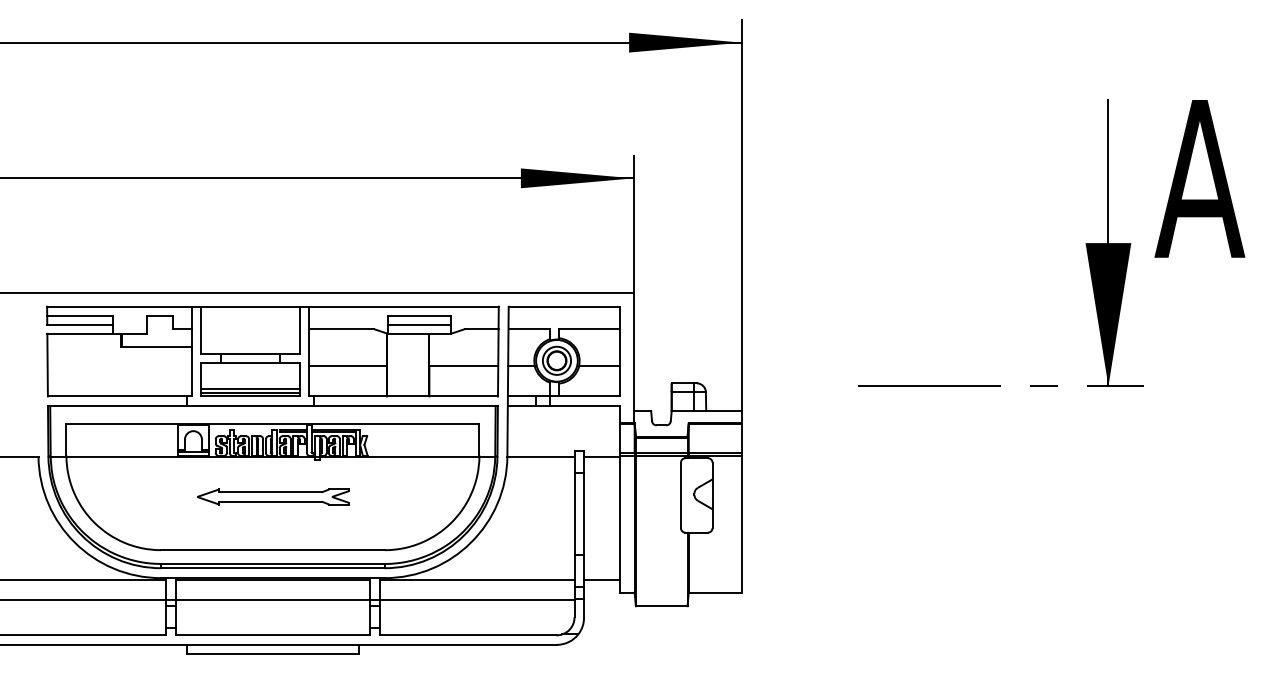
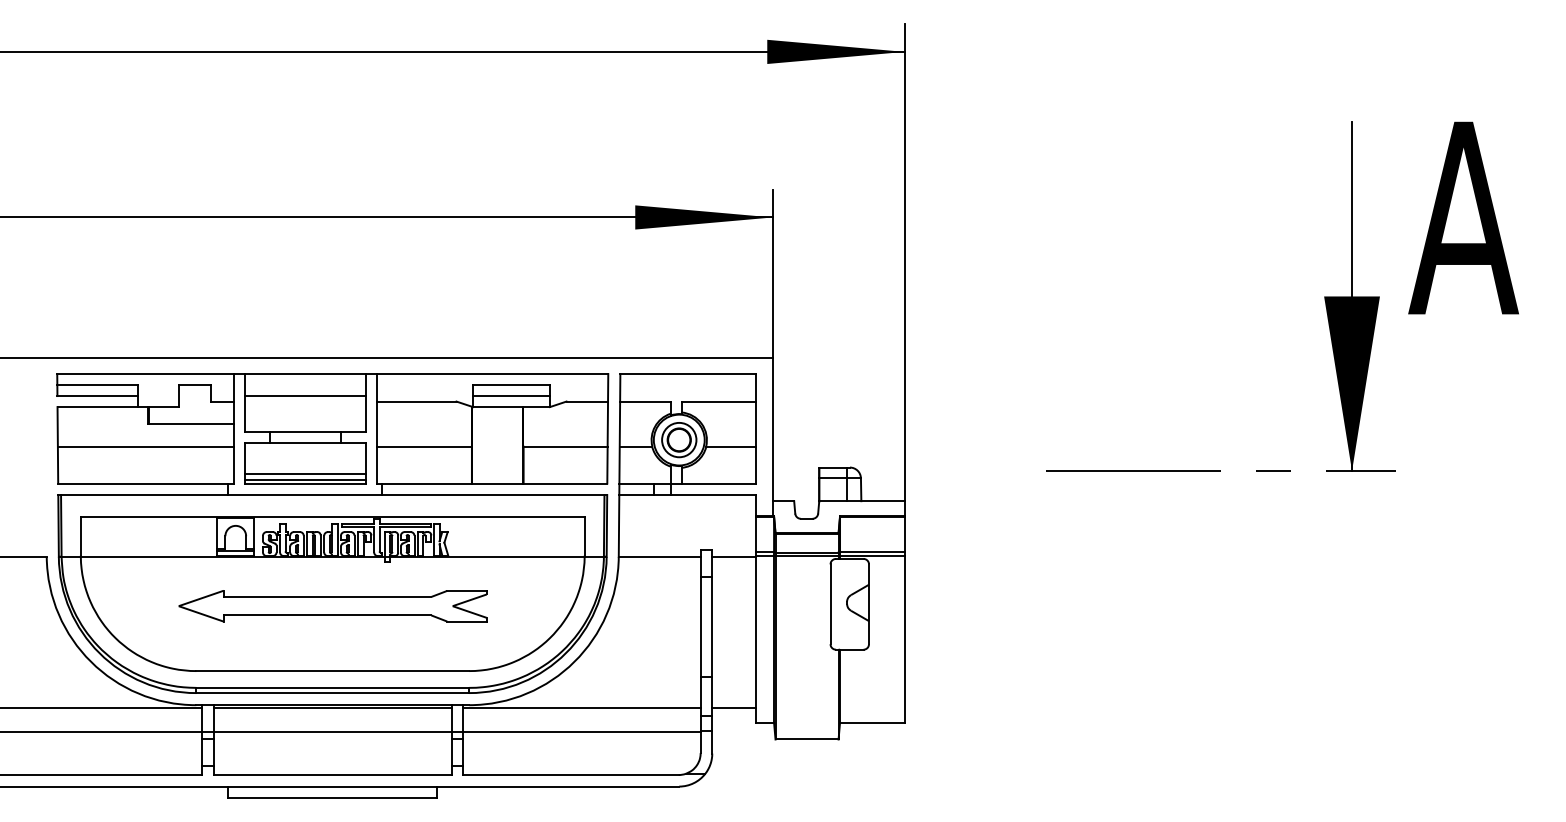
line: (250, 324) -> (305, 395), added
line: (119, 366) -> (145, 446), added
part: (272, 496) -> (332, 605), size x1.67

